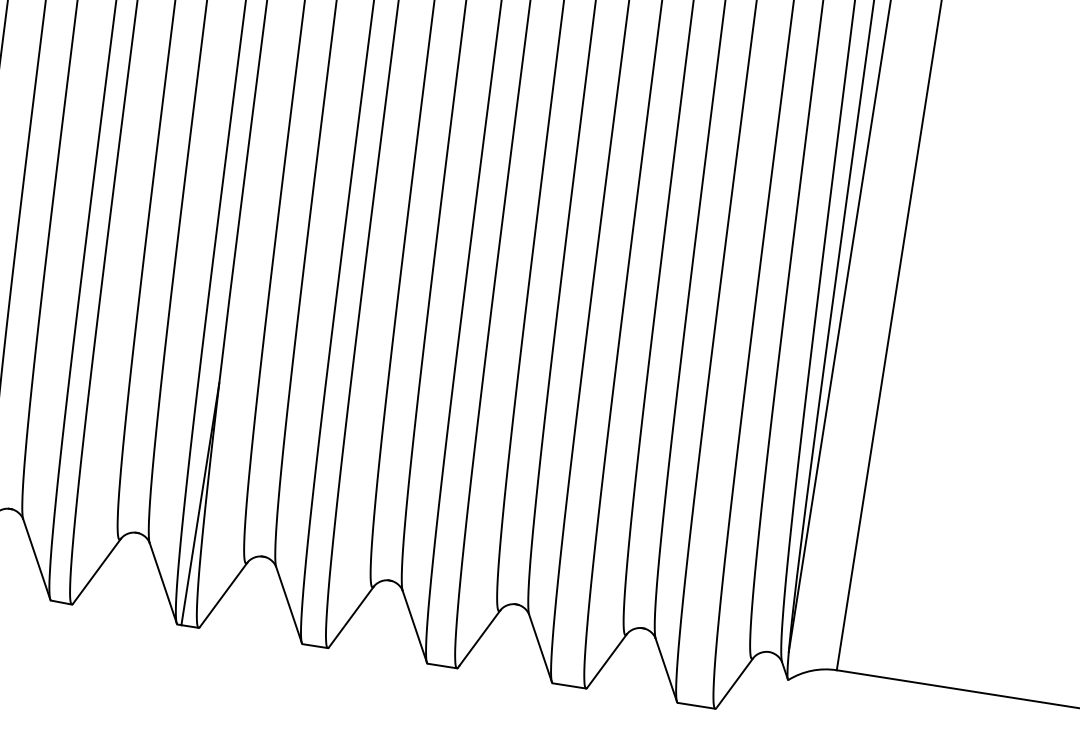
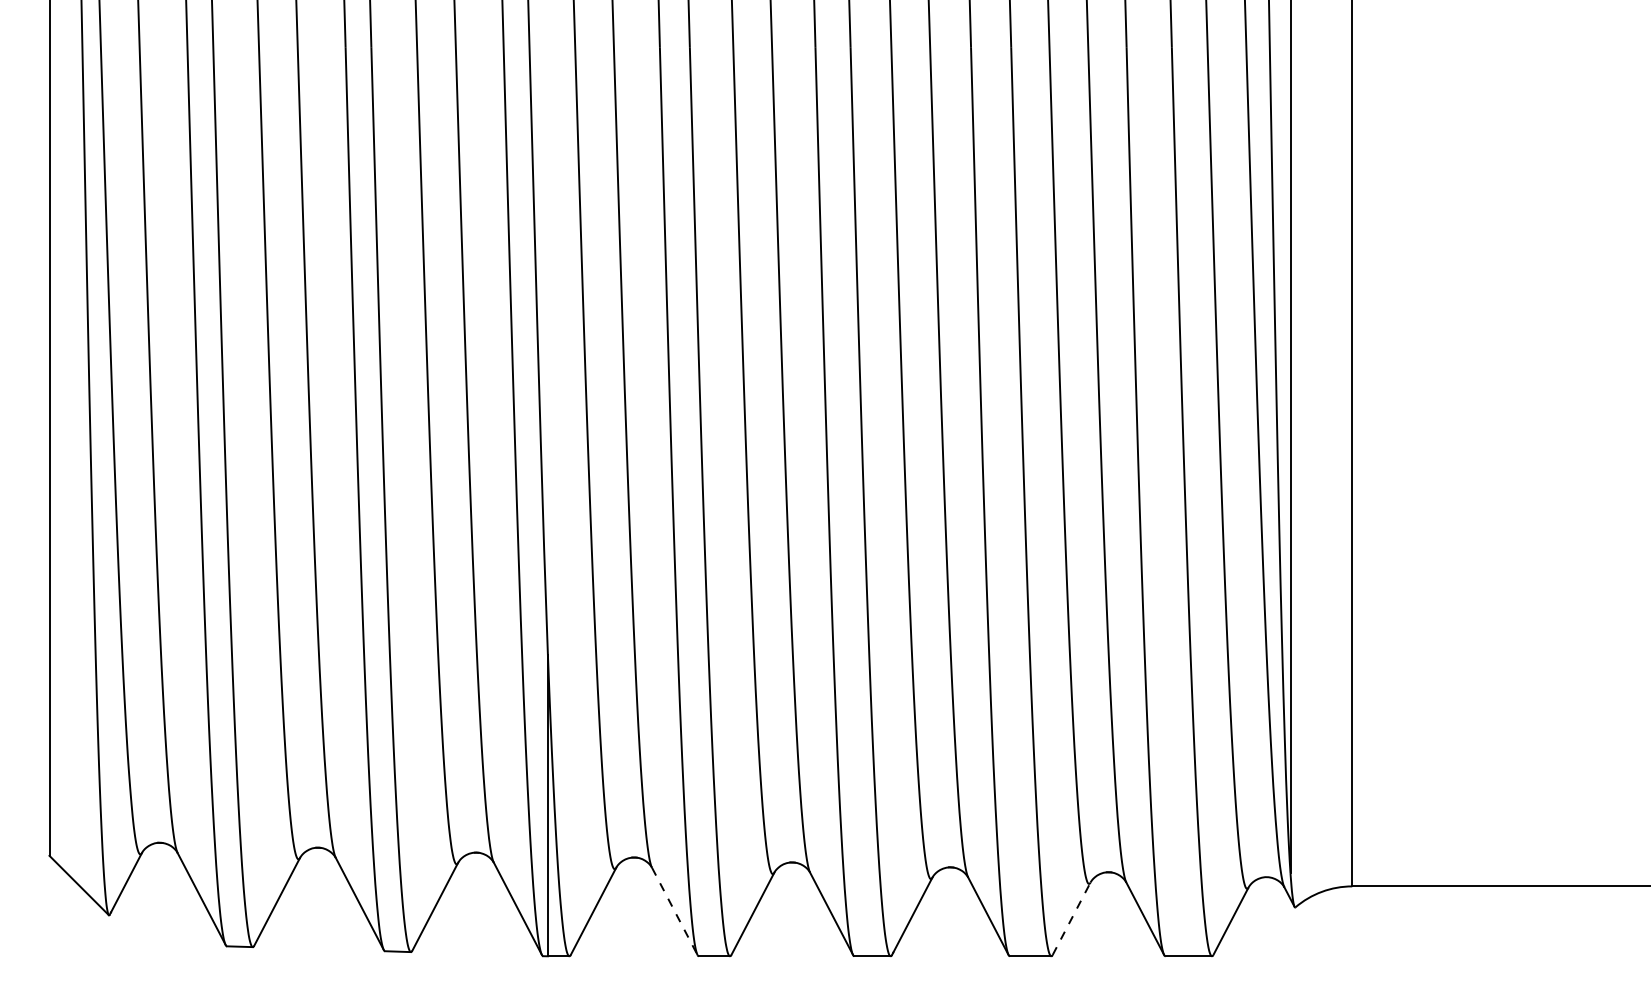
line: (289, 605) -> (675, 911), solid -> dashed
line: (607, 660) -> (1071, 918), solid -> dashed

